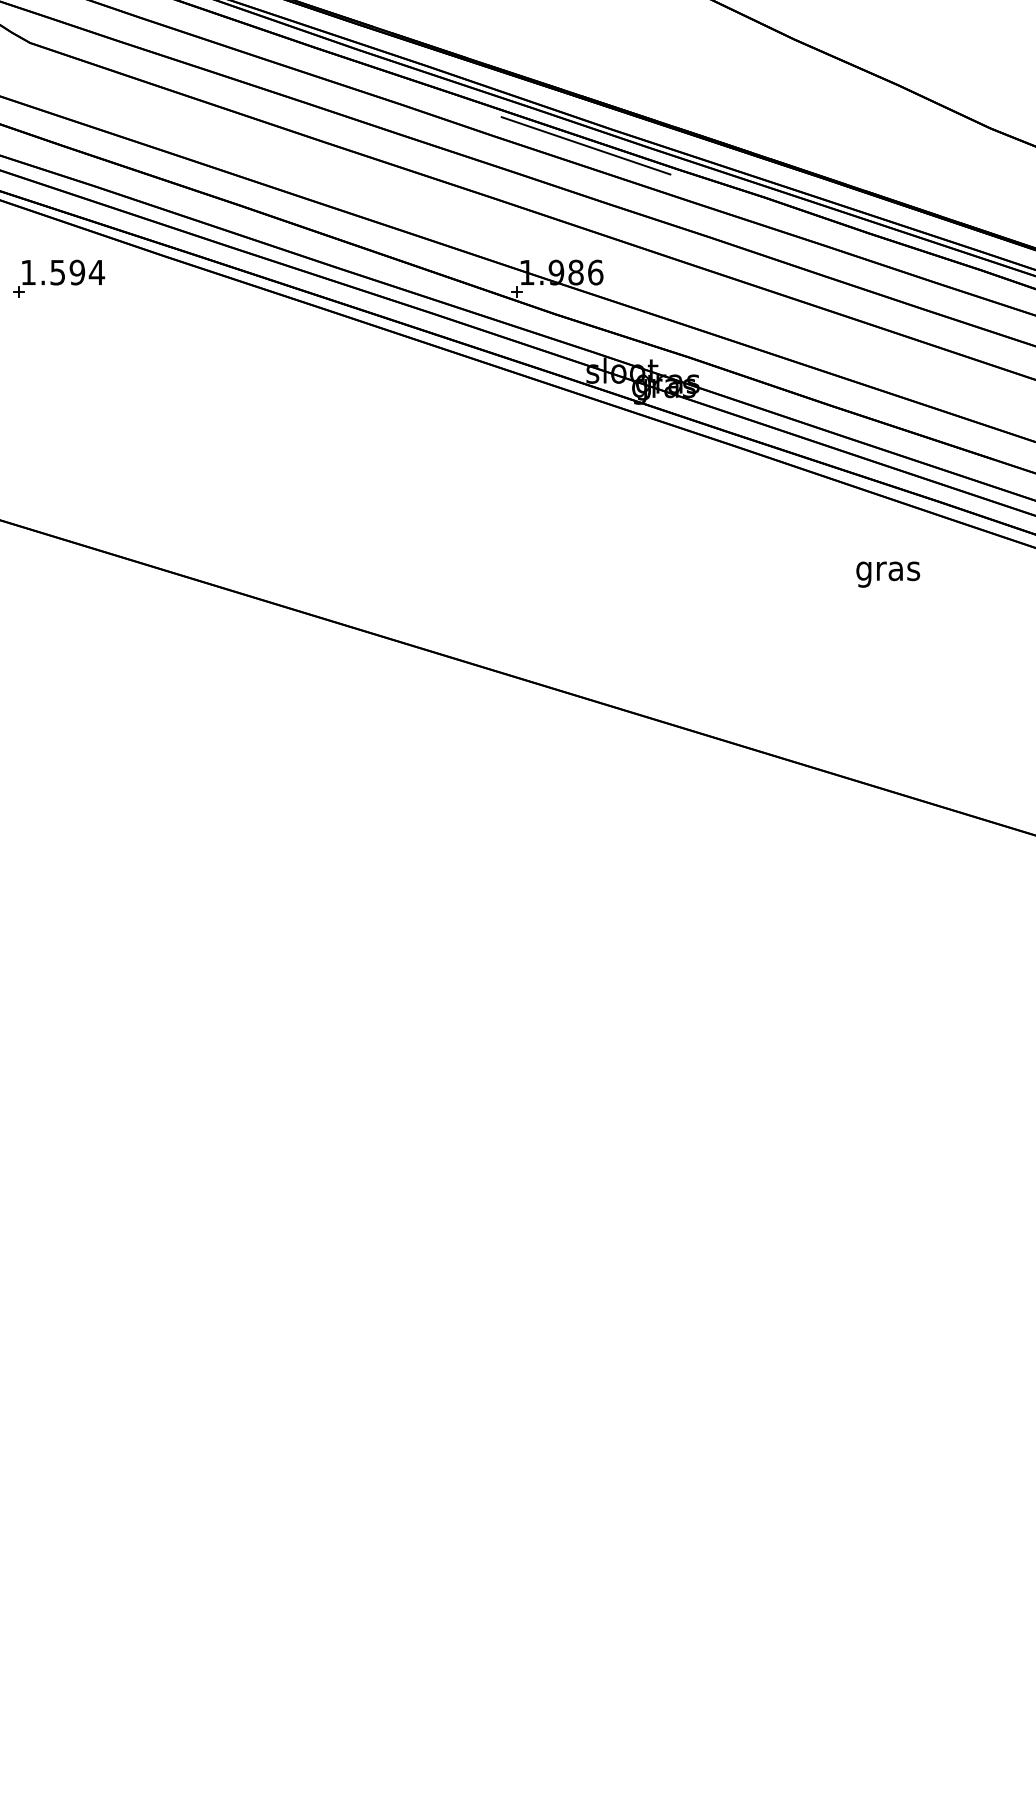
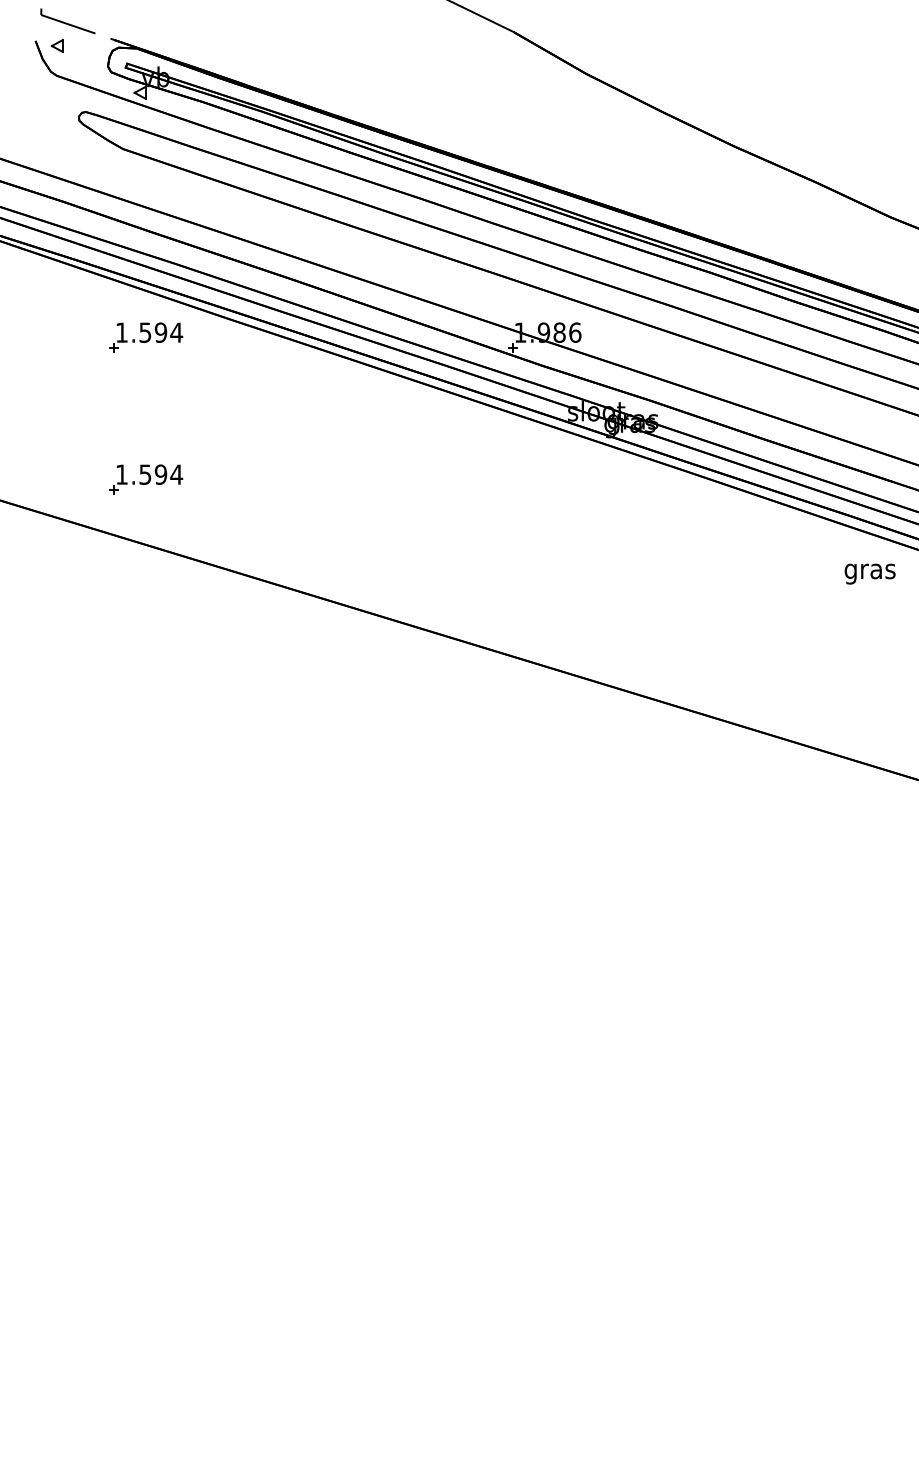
line: (585, 145) -> (567, 231), removed
part: (59, 456) -> (146, 479), added
text: (887, 573) -> (869, 573), moved

